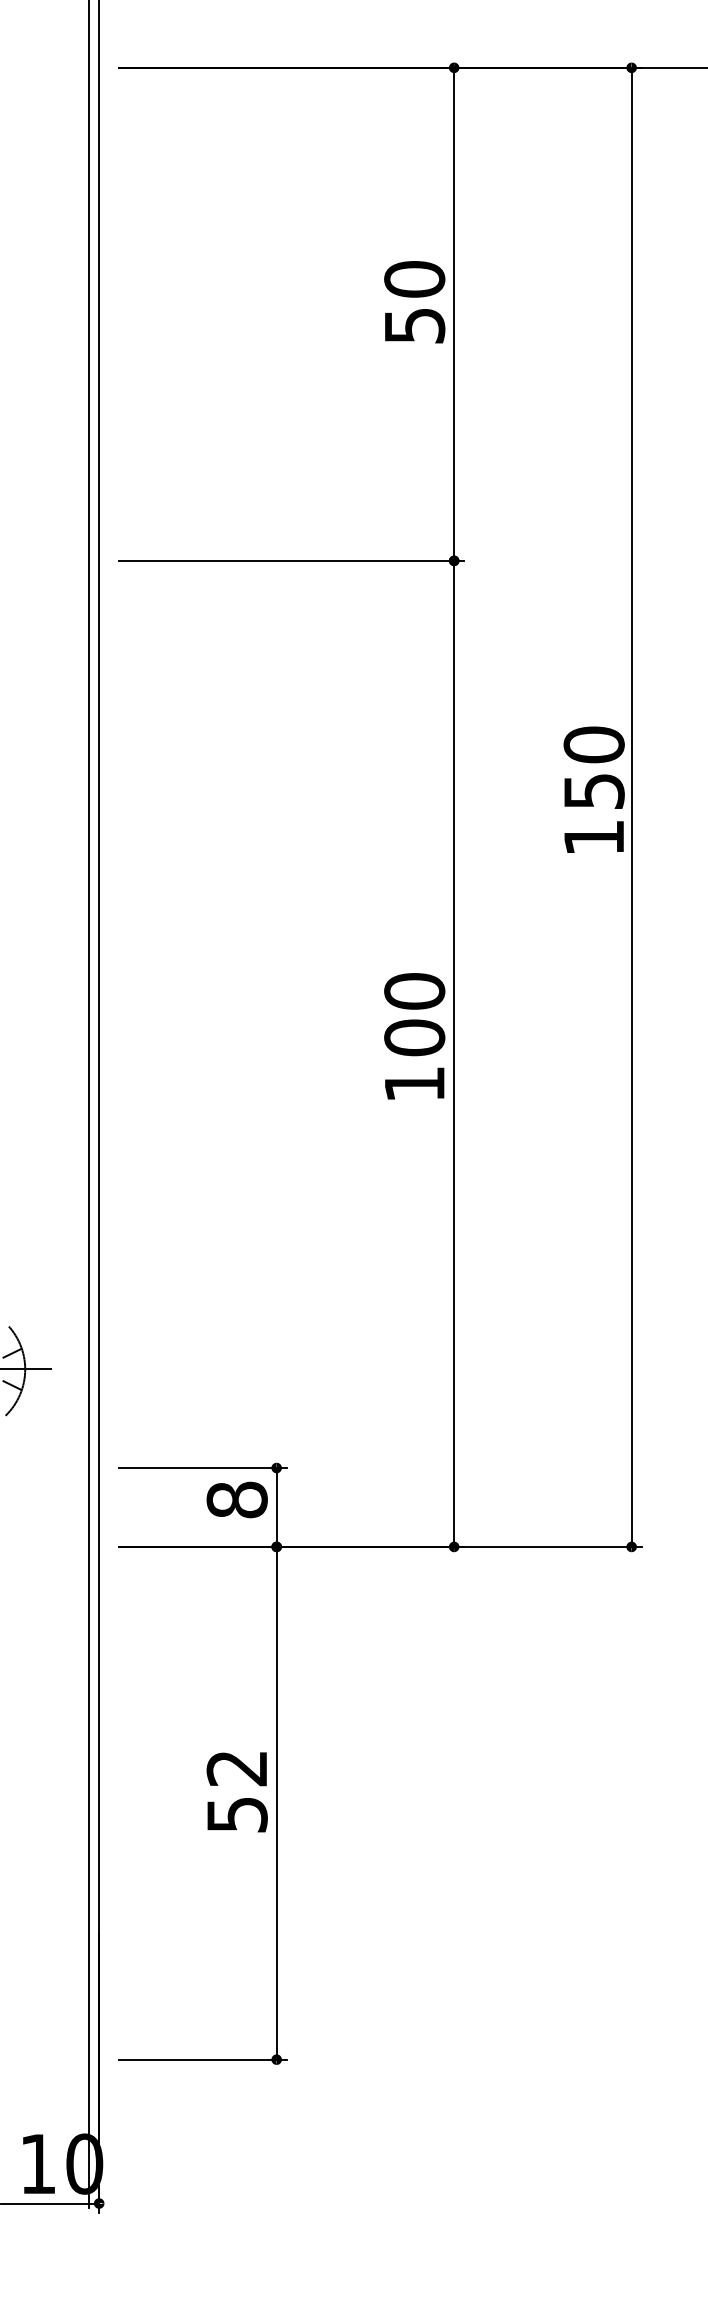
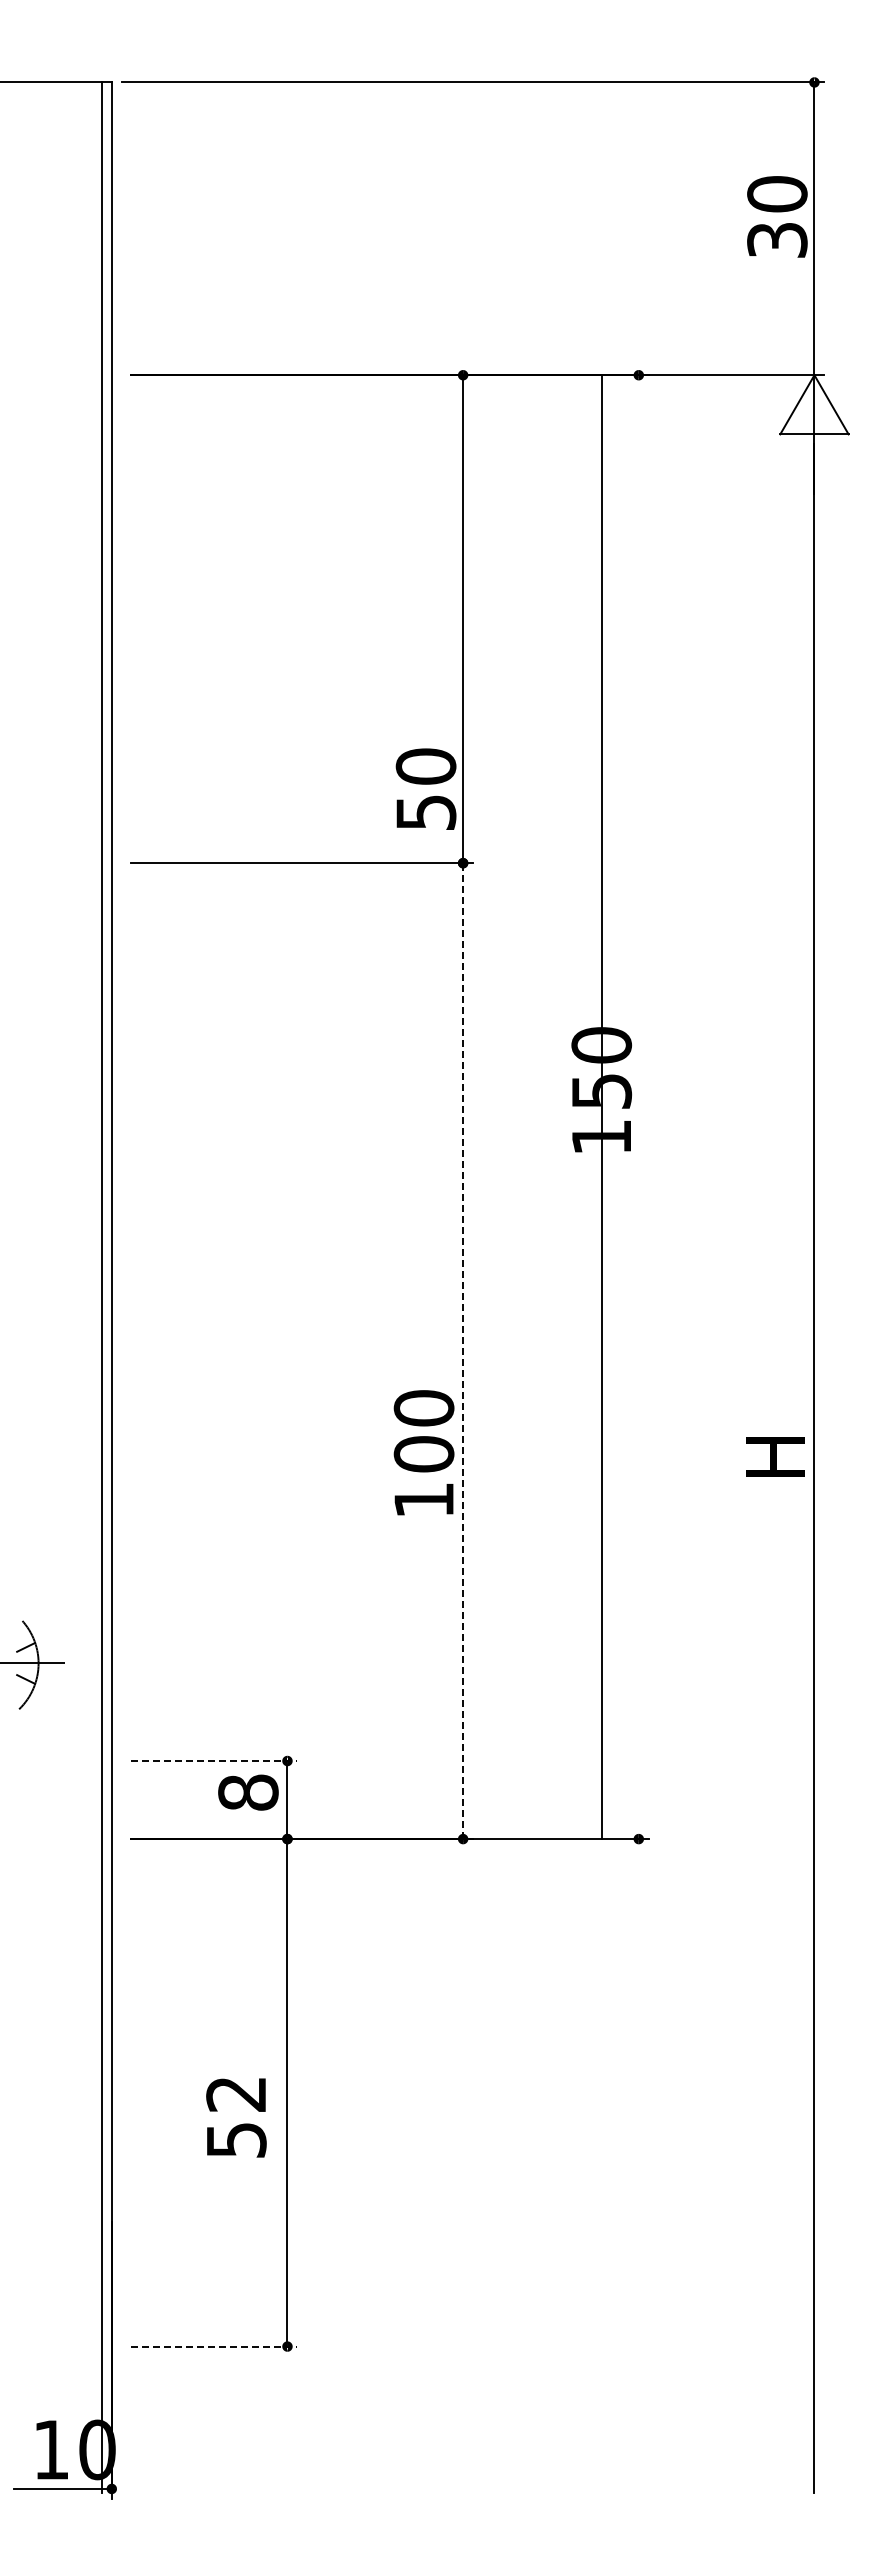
text: (414, 301) -> (425, 788), moved
line: (631, 807) -> (601, 1107), moved
text: (414, 1036) -> (423, 1452), moved
line: (454, 1054) -> (463, 1351), solid -> dashed
line: (202, 1468) -> (214, 1761), solid -> dashed
text: (237, 1791) -> (236, 2117), moved
line: (202, 2059) -> (214, 2346), solid -> dashed

